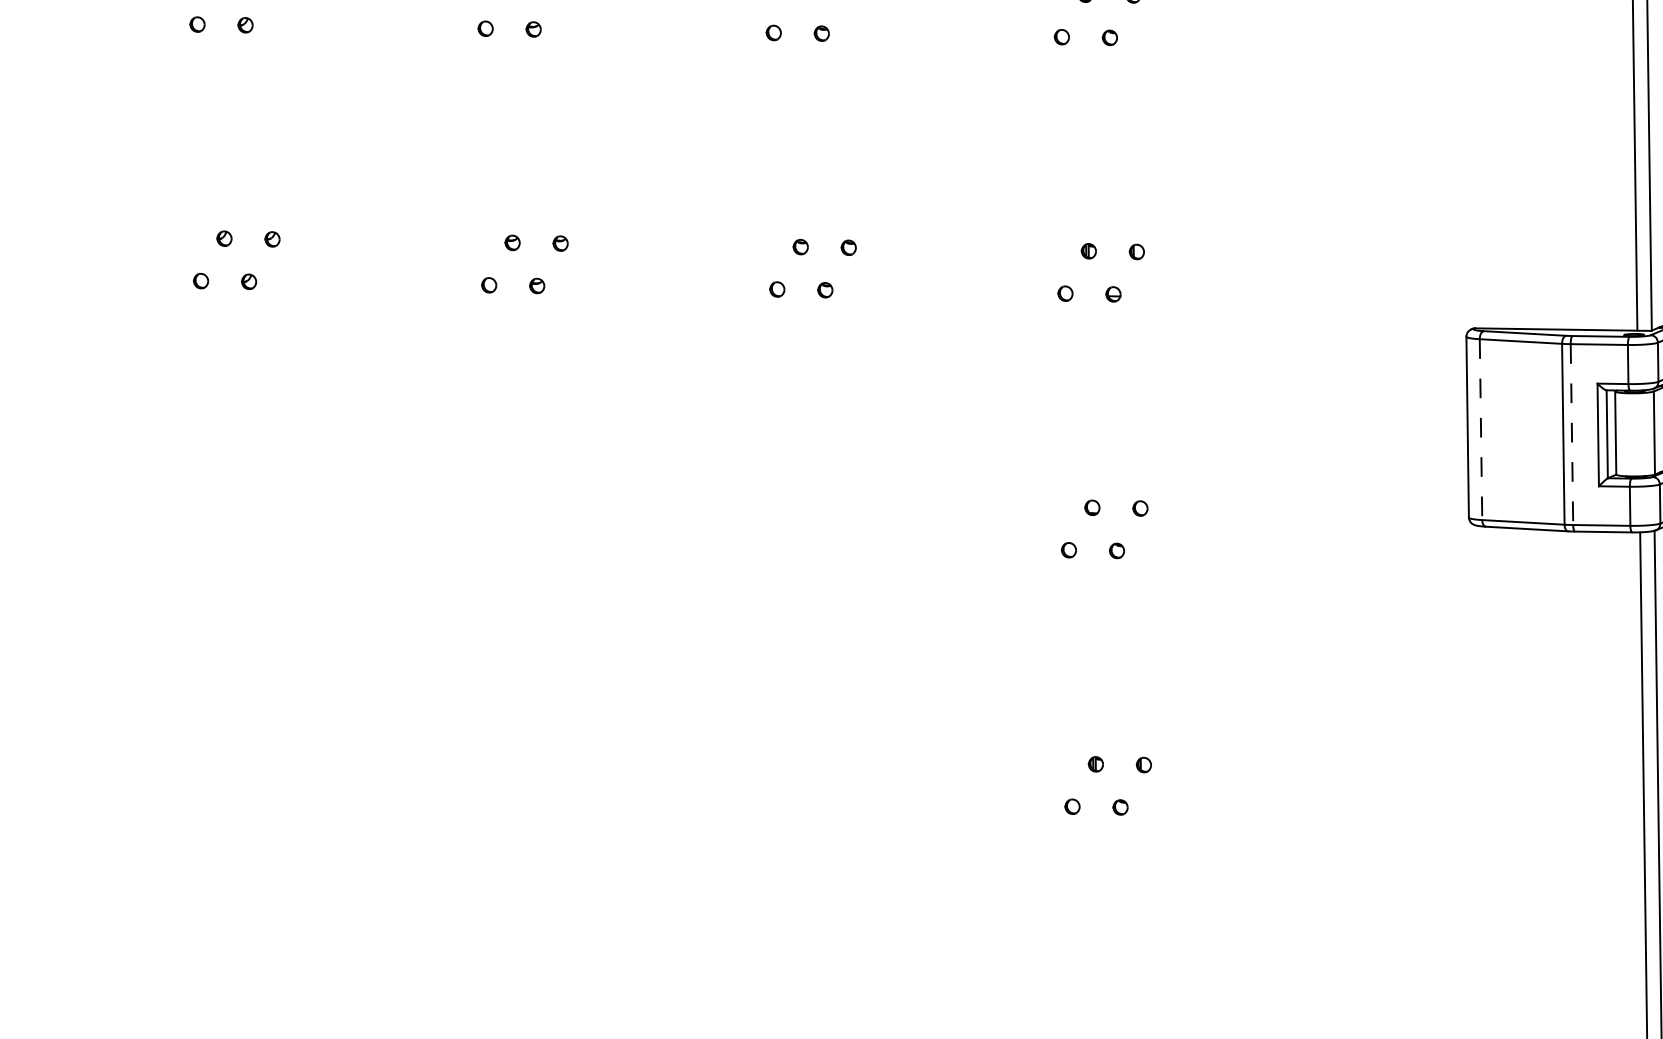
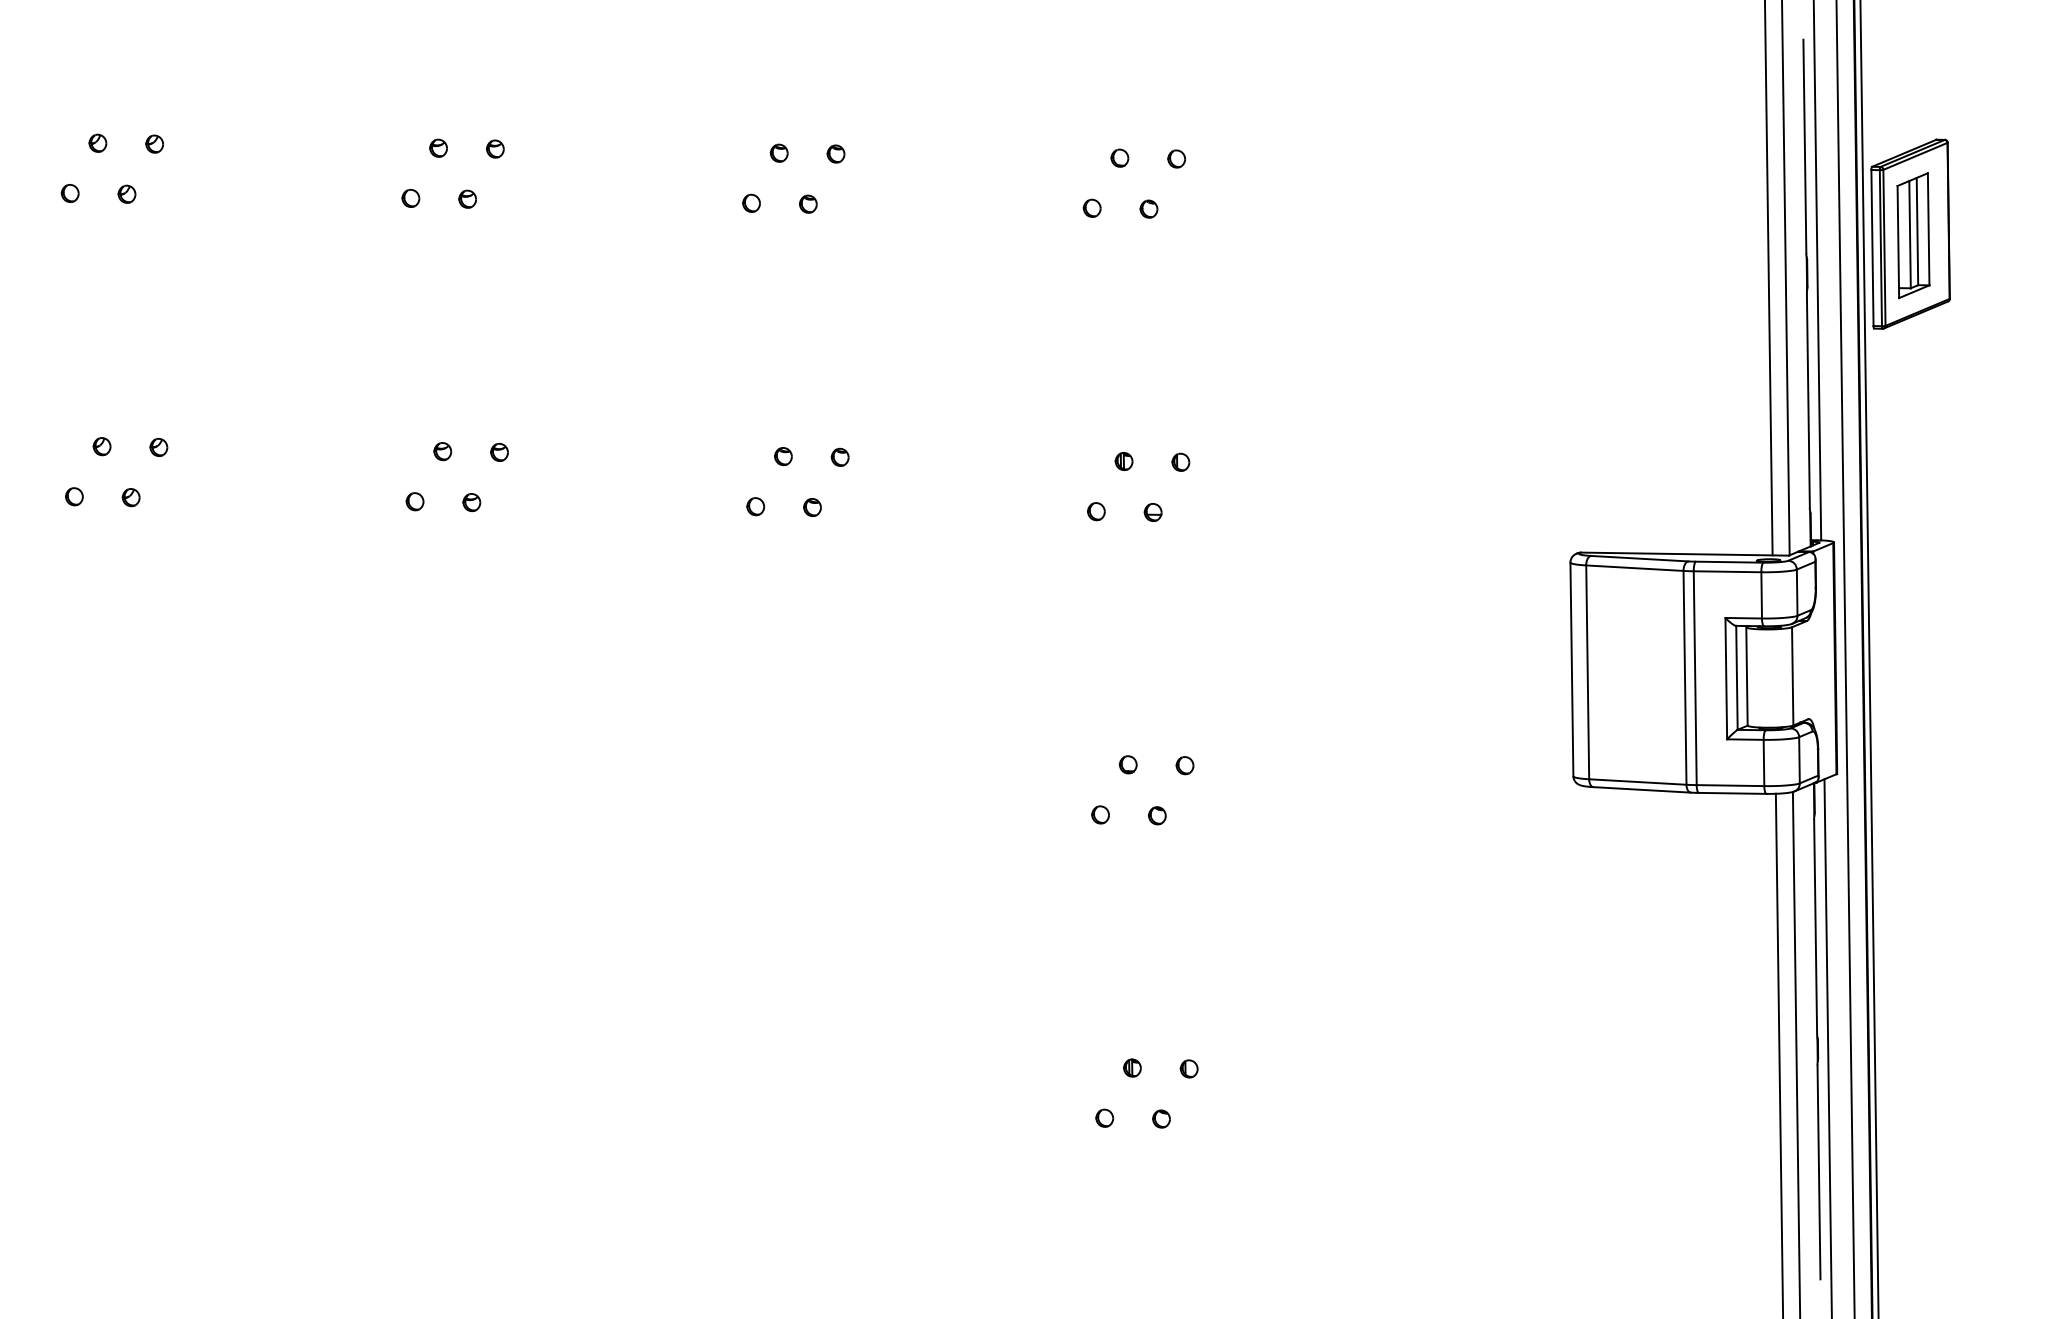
line: (1480, 429) -> (1587, 672), dashed -> solid
line: (1572, 434) -> (1695, 678), dashed -> solid

